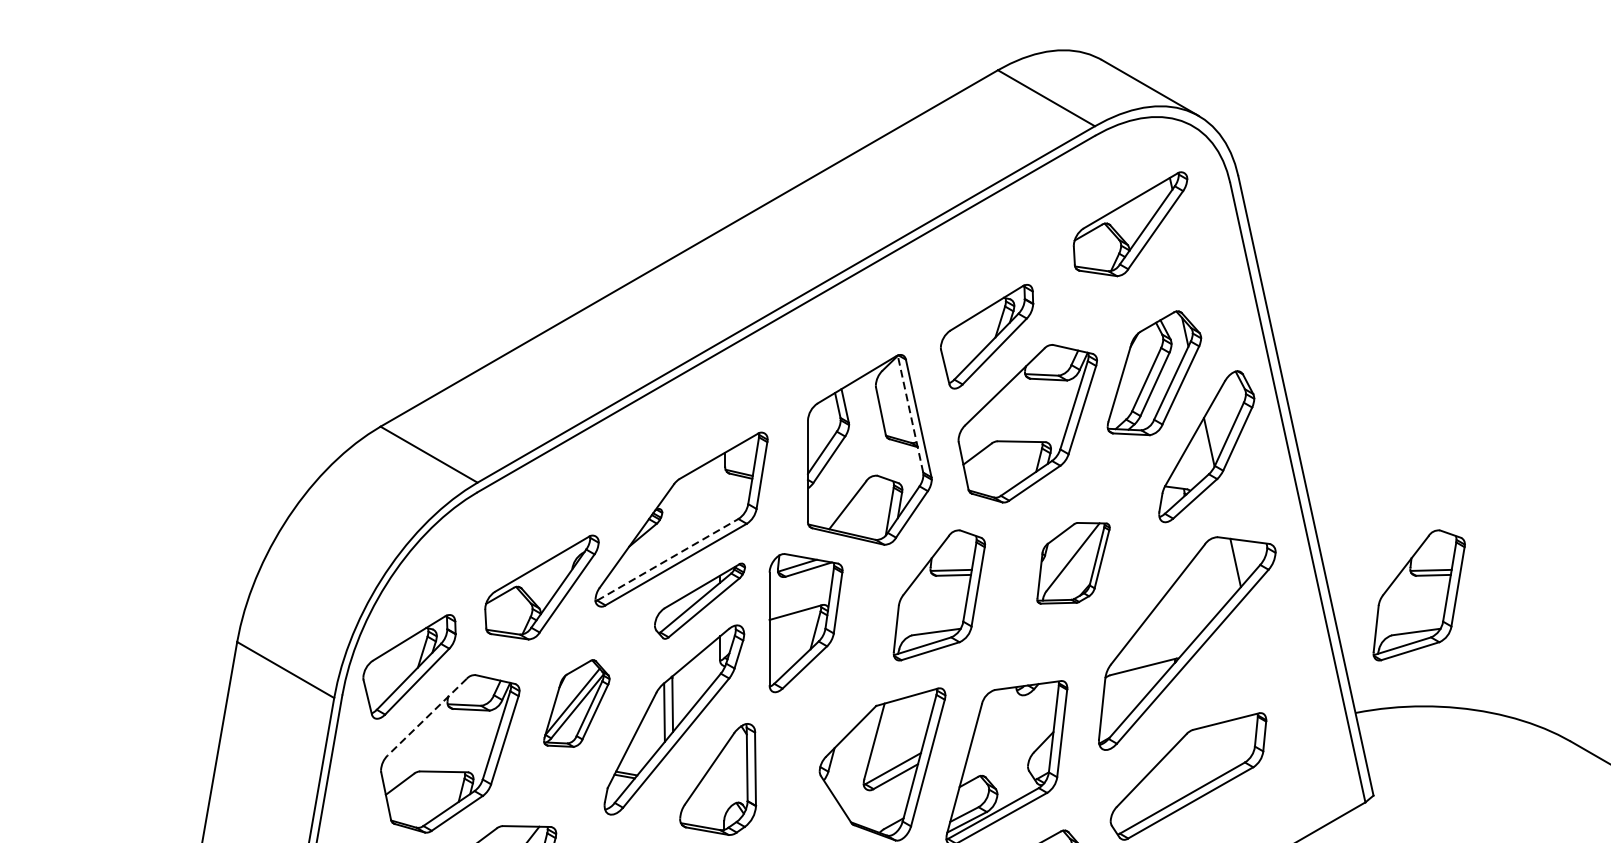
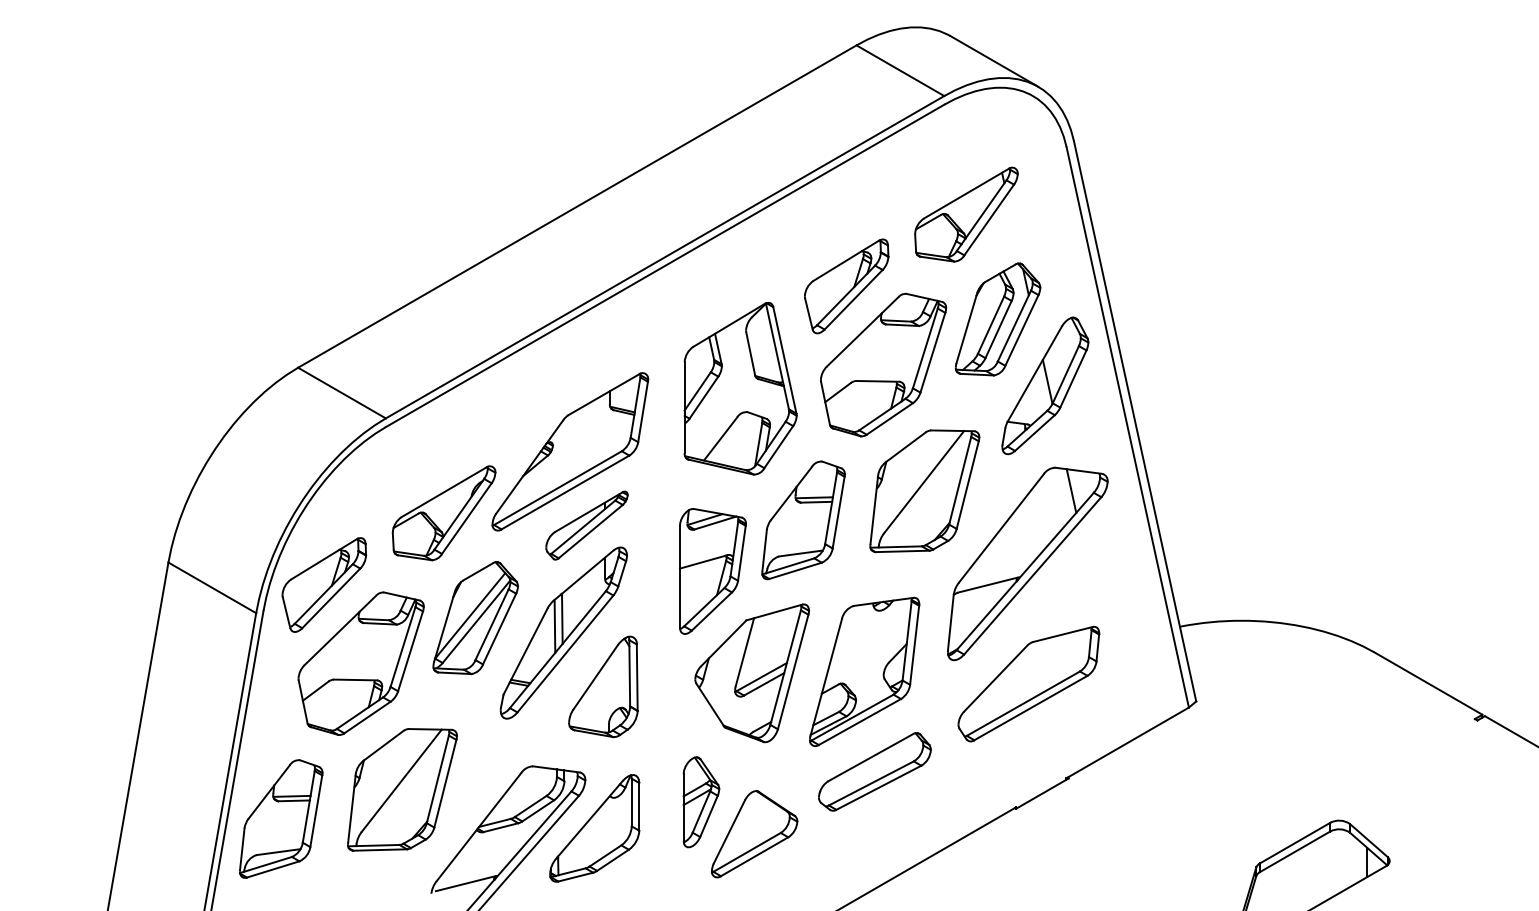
part: (1130, 224) -> (966, 214), moved
line: (910, 413) -> (777, 355), dashed -> solid
line: (667, 560) -> (557, 488), dashed -> solid
part: (1073, 563) -> (924, 491), size x1.67
part: (1419, 595) -> (1237, 520), removed
part: (805, 623) -> (712, 571), moved
part: (576, 703) -> (475, 618), size x1.43
line: (427, 717) -> (340, 630), dashed -> solid

